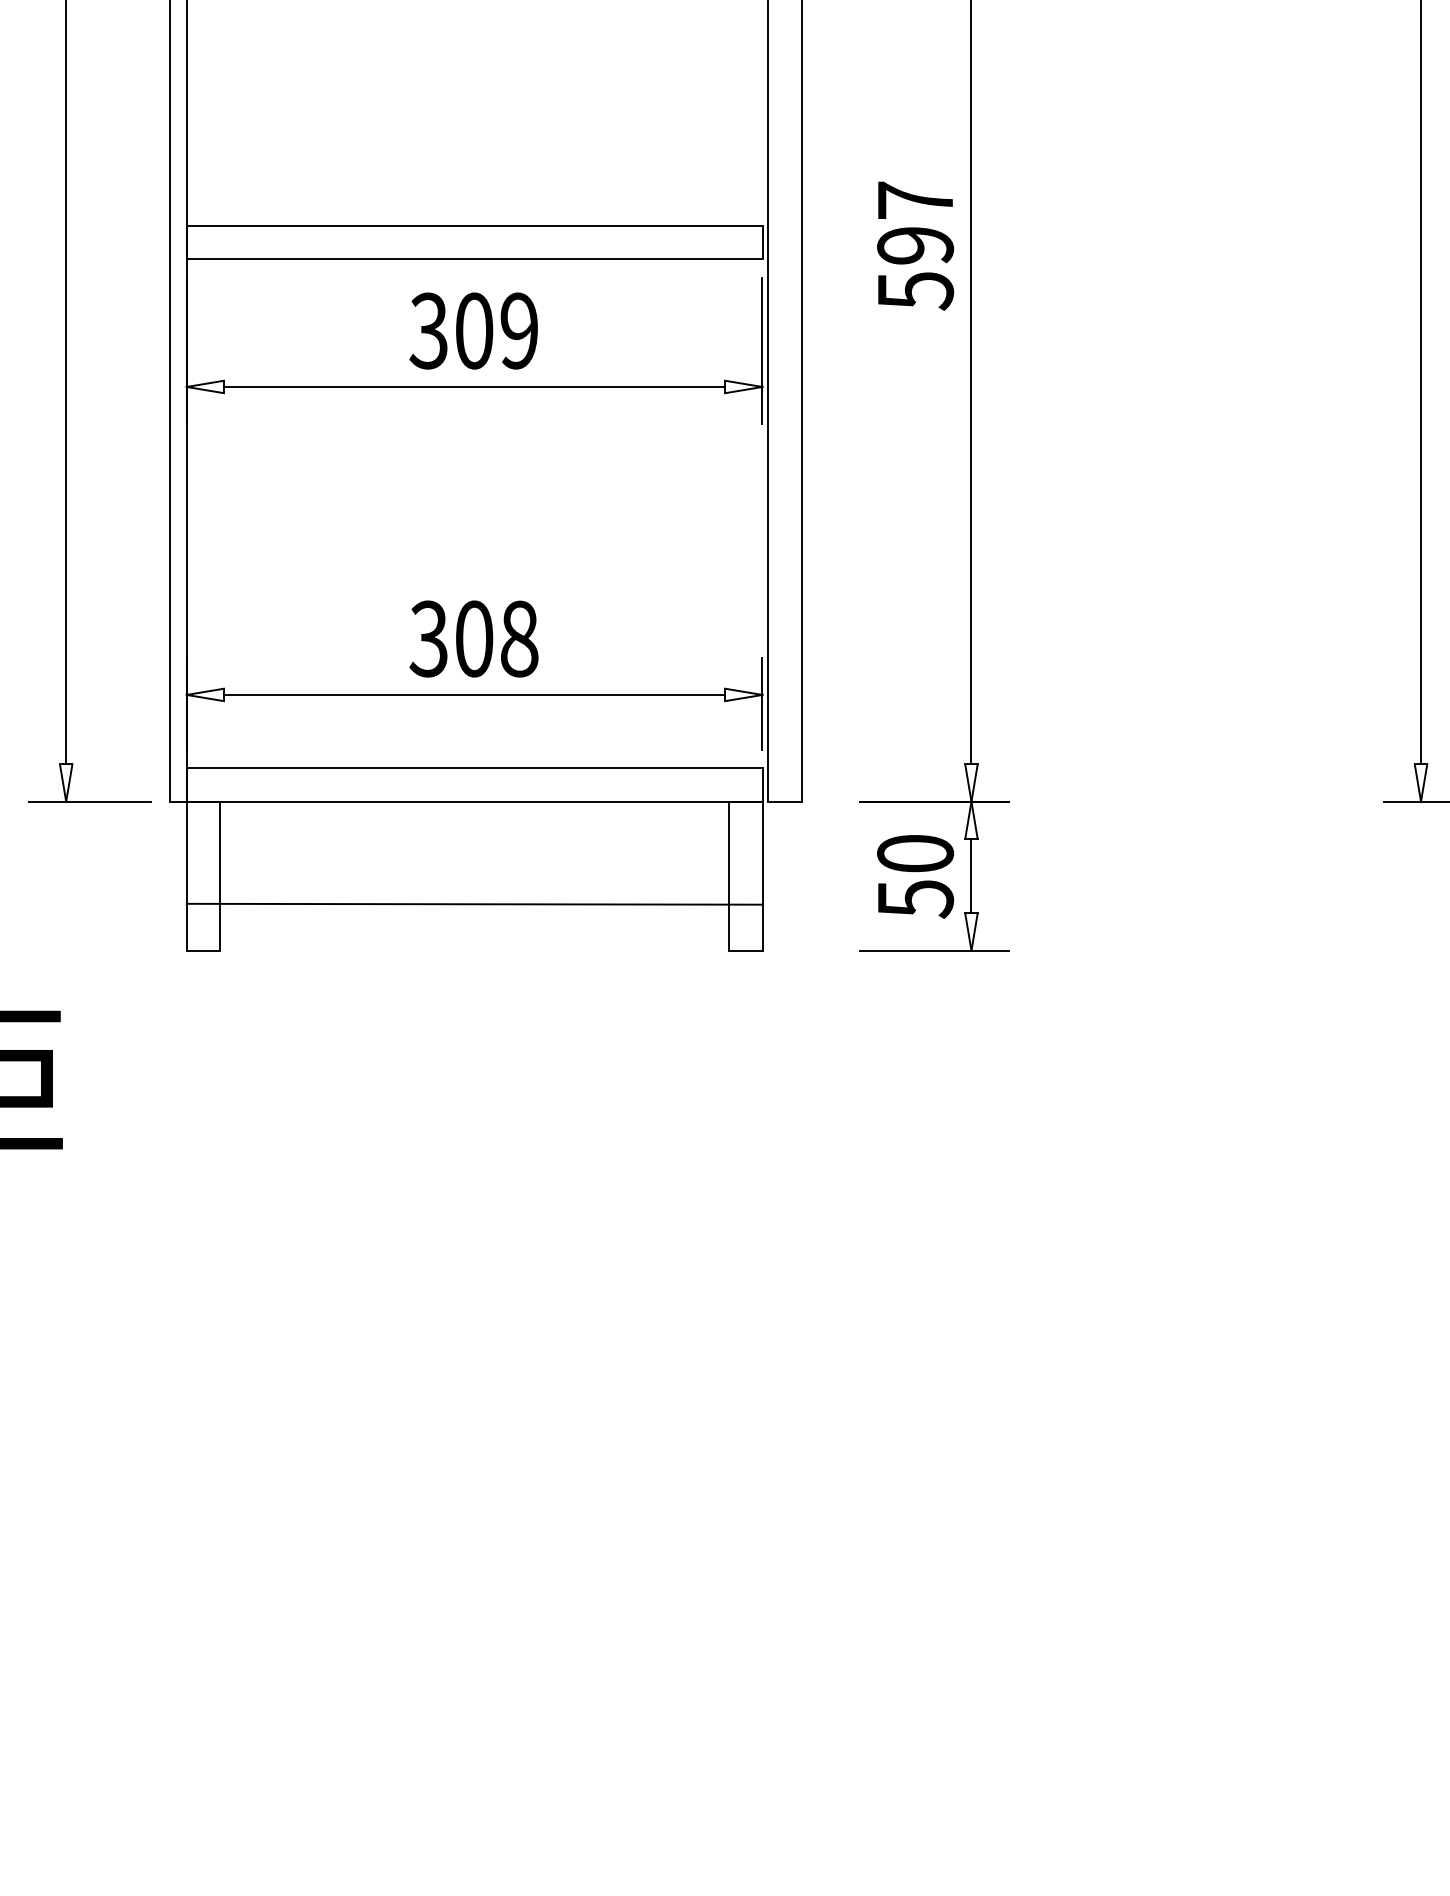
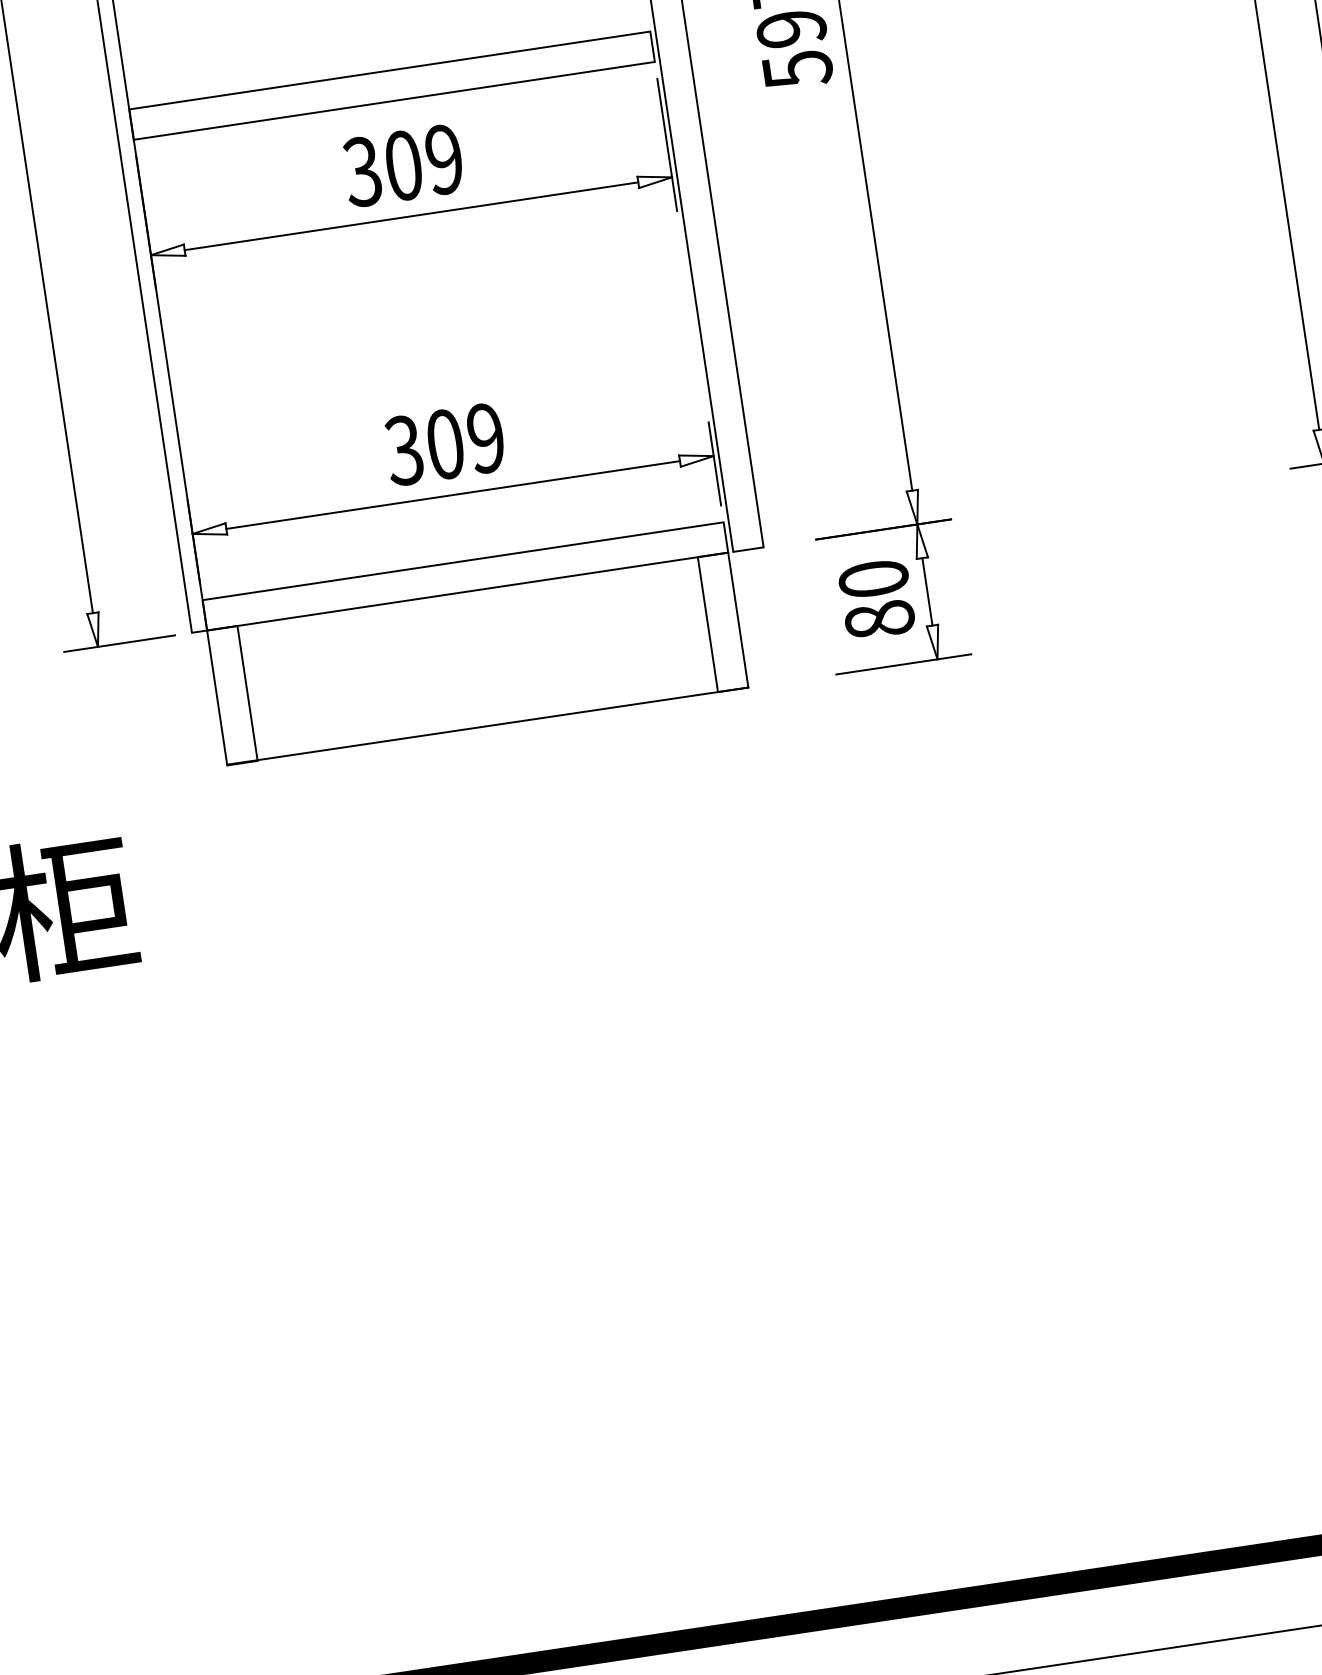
text: (519, 638) -> (486, 437), 308 -> 309
text: (915, 899) -> (879, 620), 50 -> 80
line: (474, 903) -> (487, 725), moved

